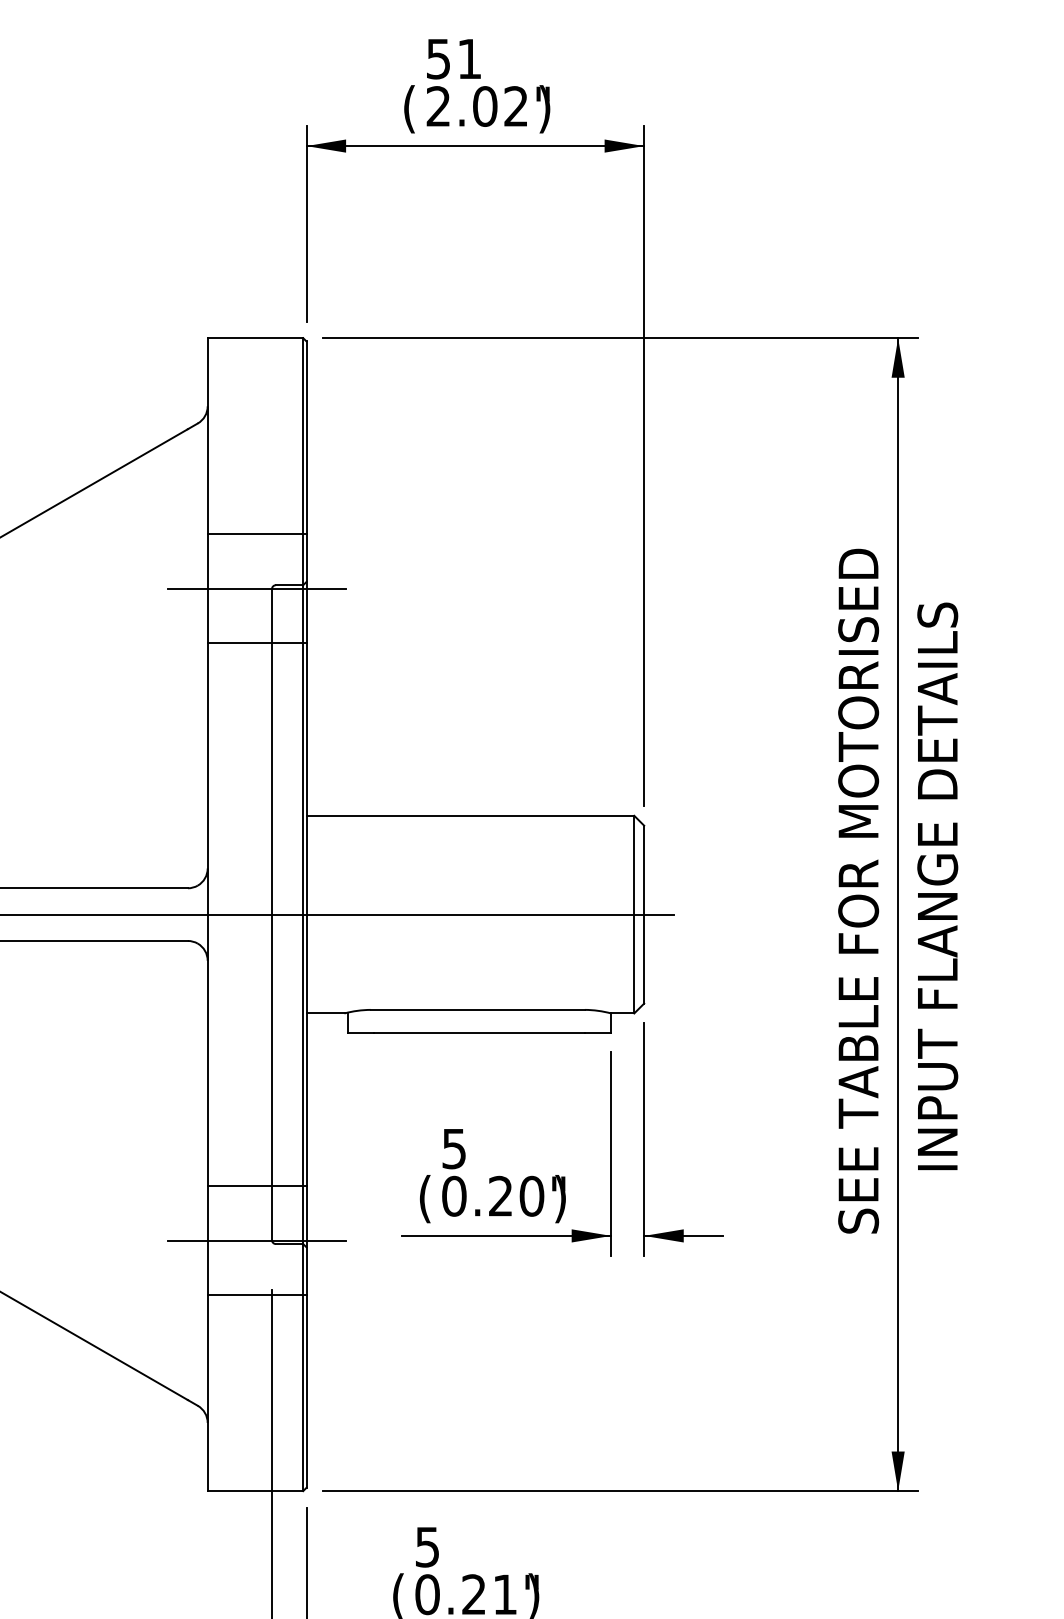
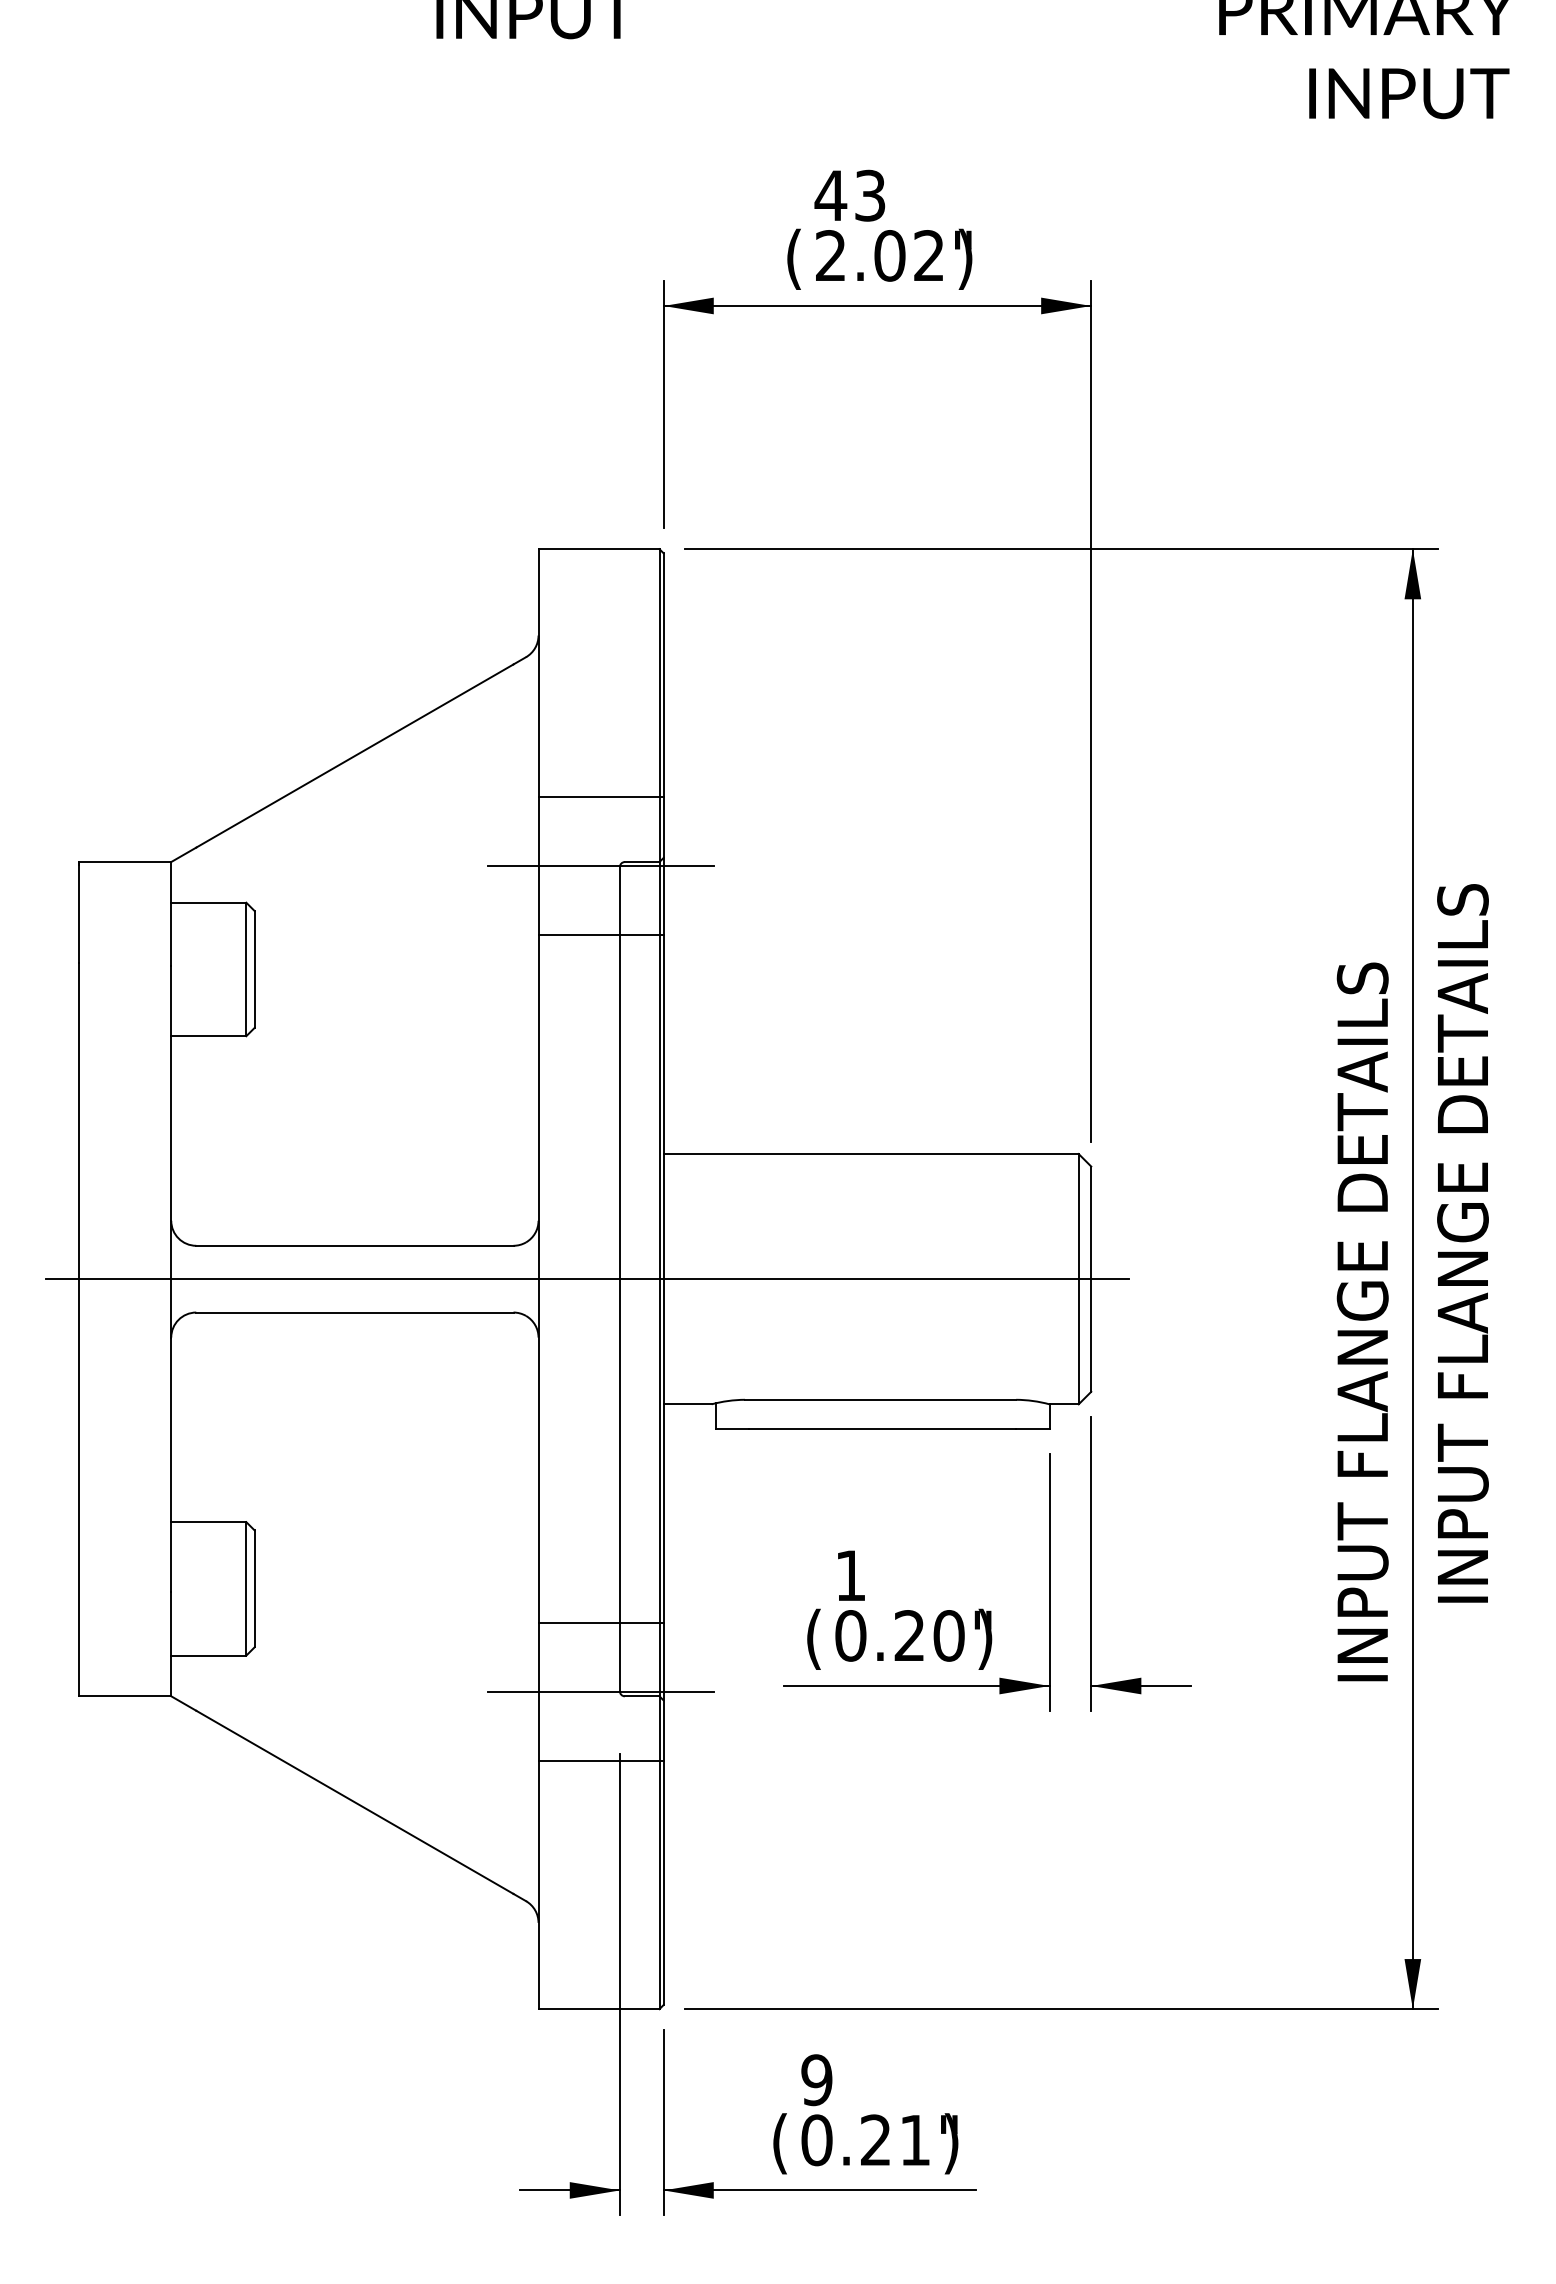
text: (453, 58) -> (849, 195), 51 -> 43
text: (858, 891) -> (1362, 1249), SEE TABLE FOR MOTORISED -> INPUT FLANGE DETAILS
text: (454, 1148) -> (850, 1575), 5 -> 1
text: (427, 1546) -> (816, 2079), 5 -> 9

